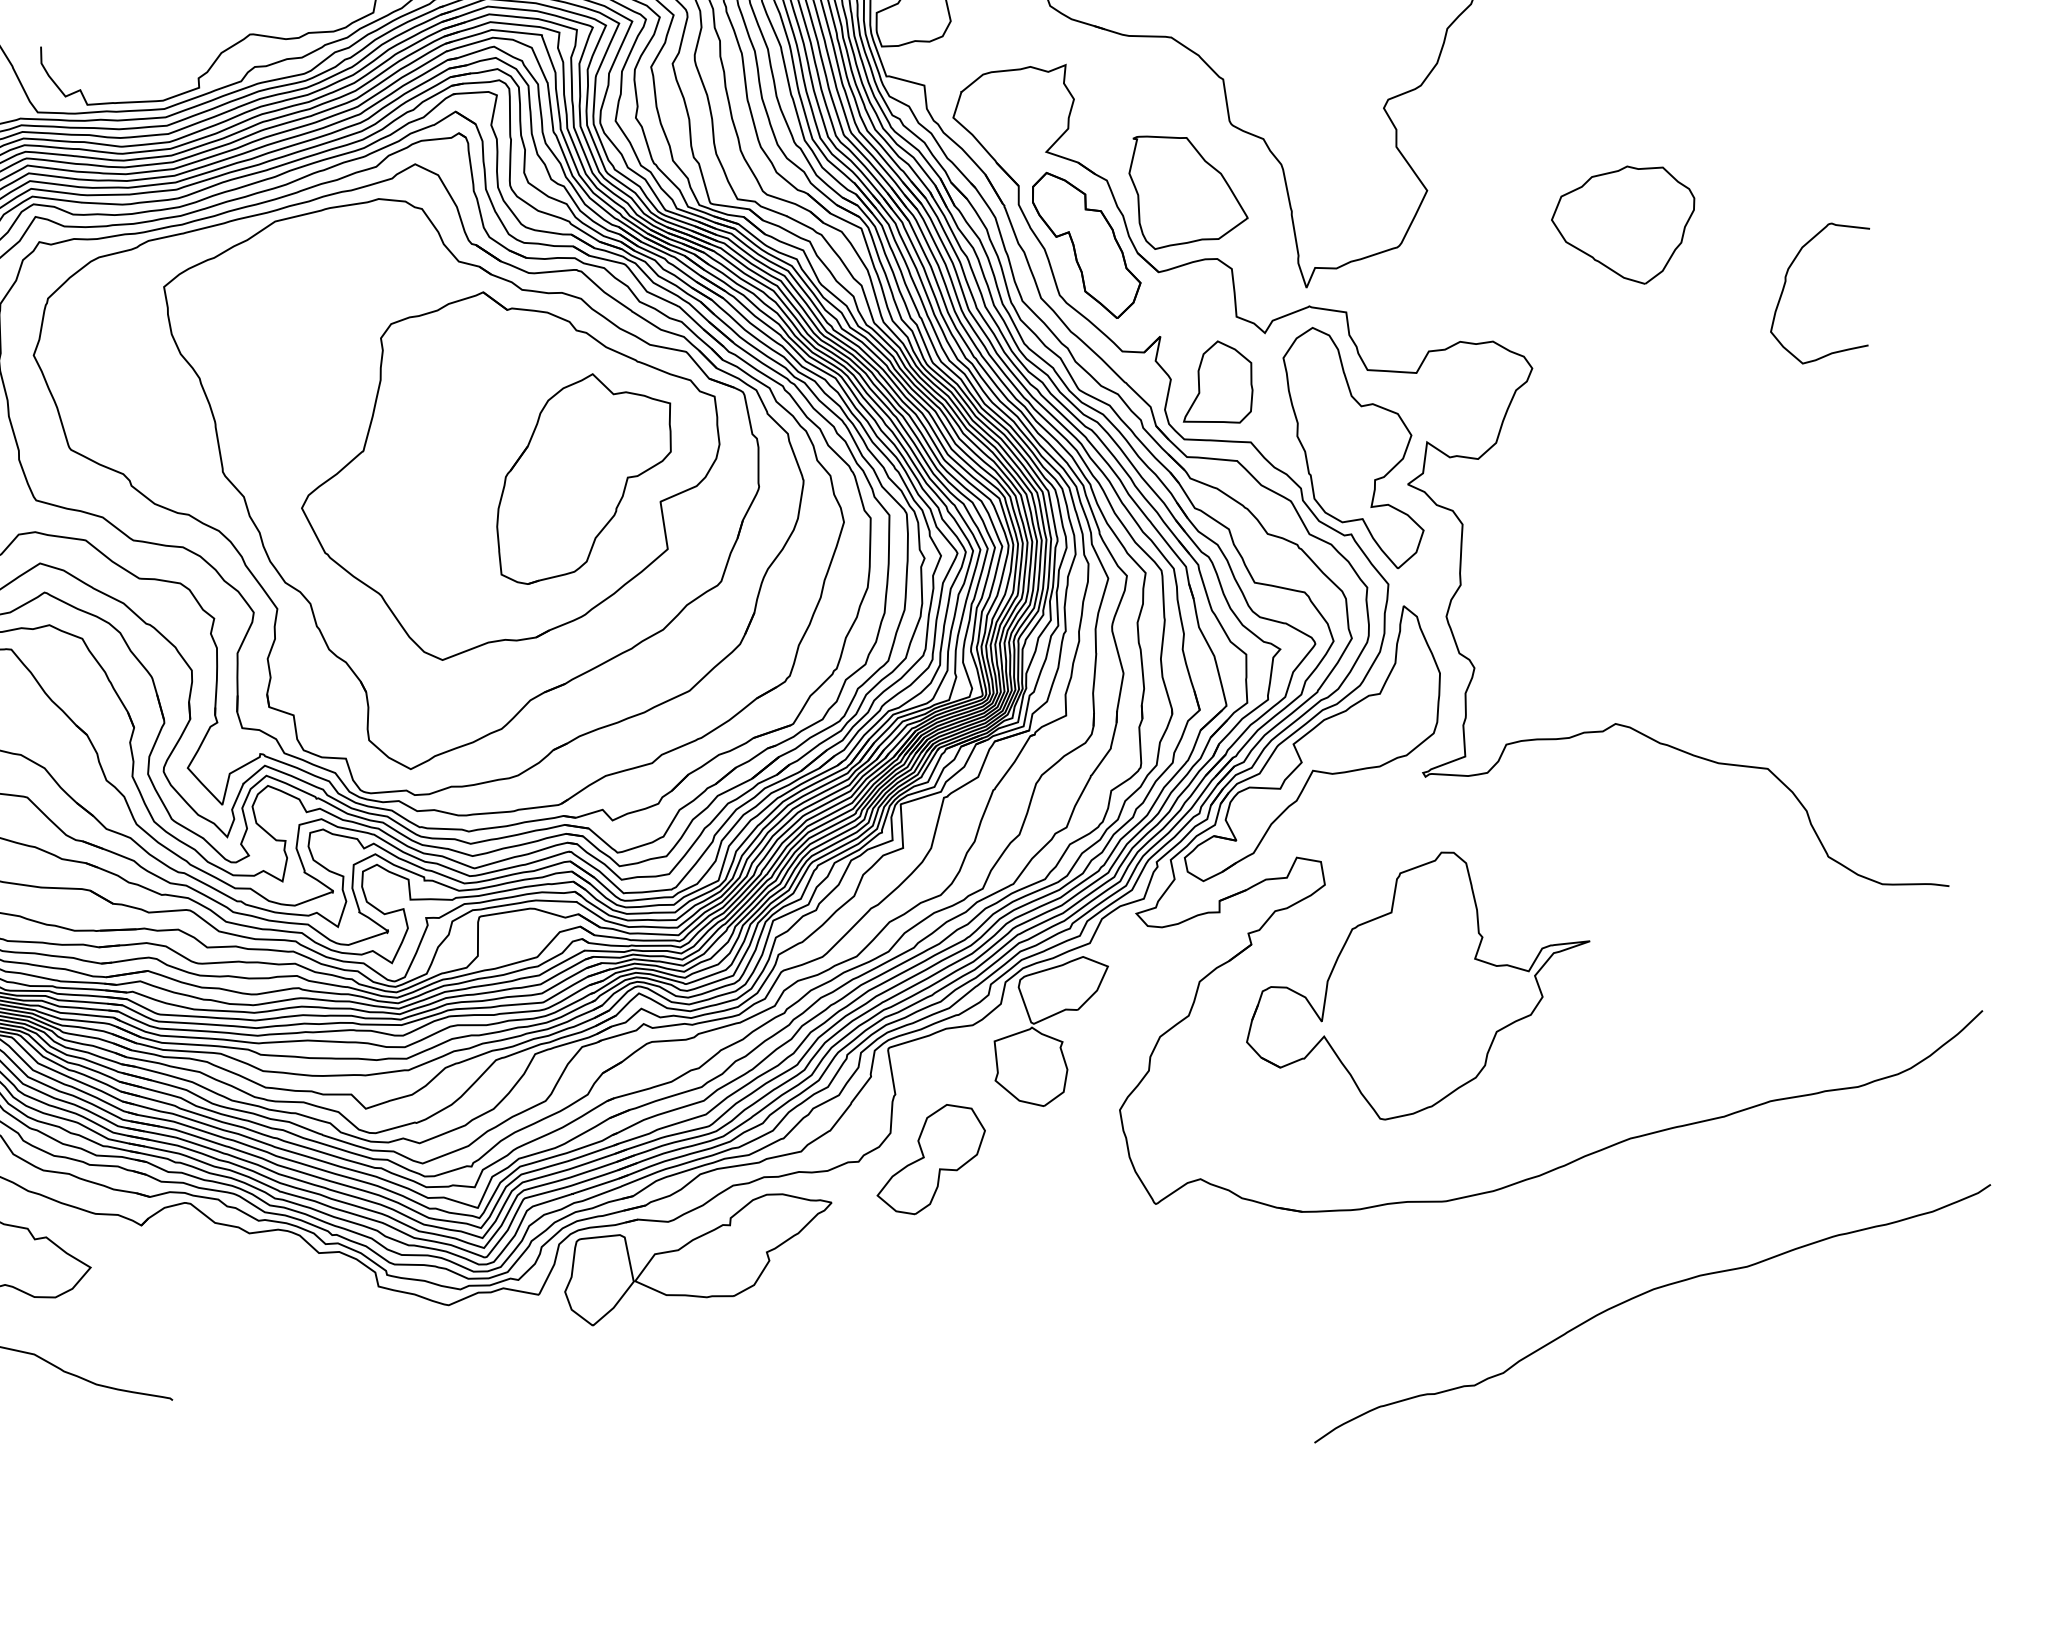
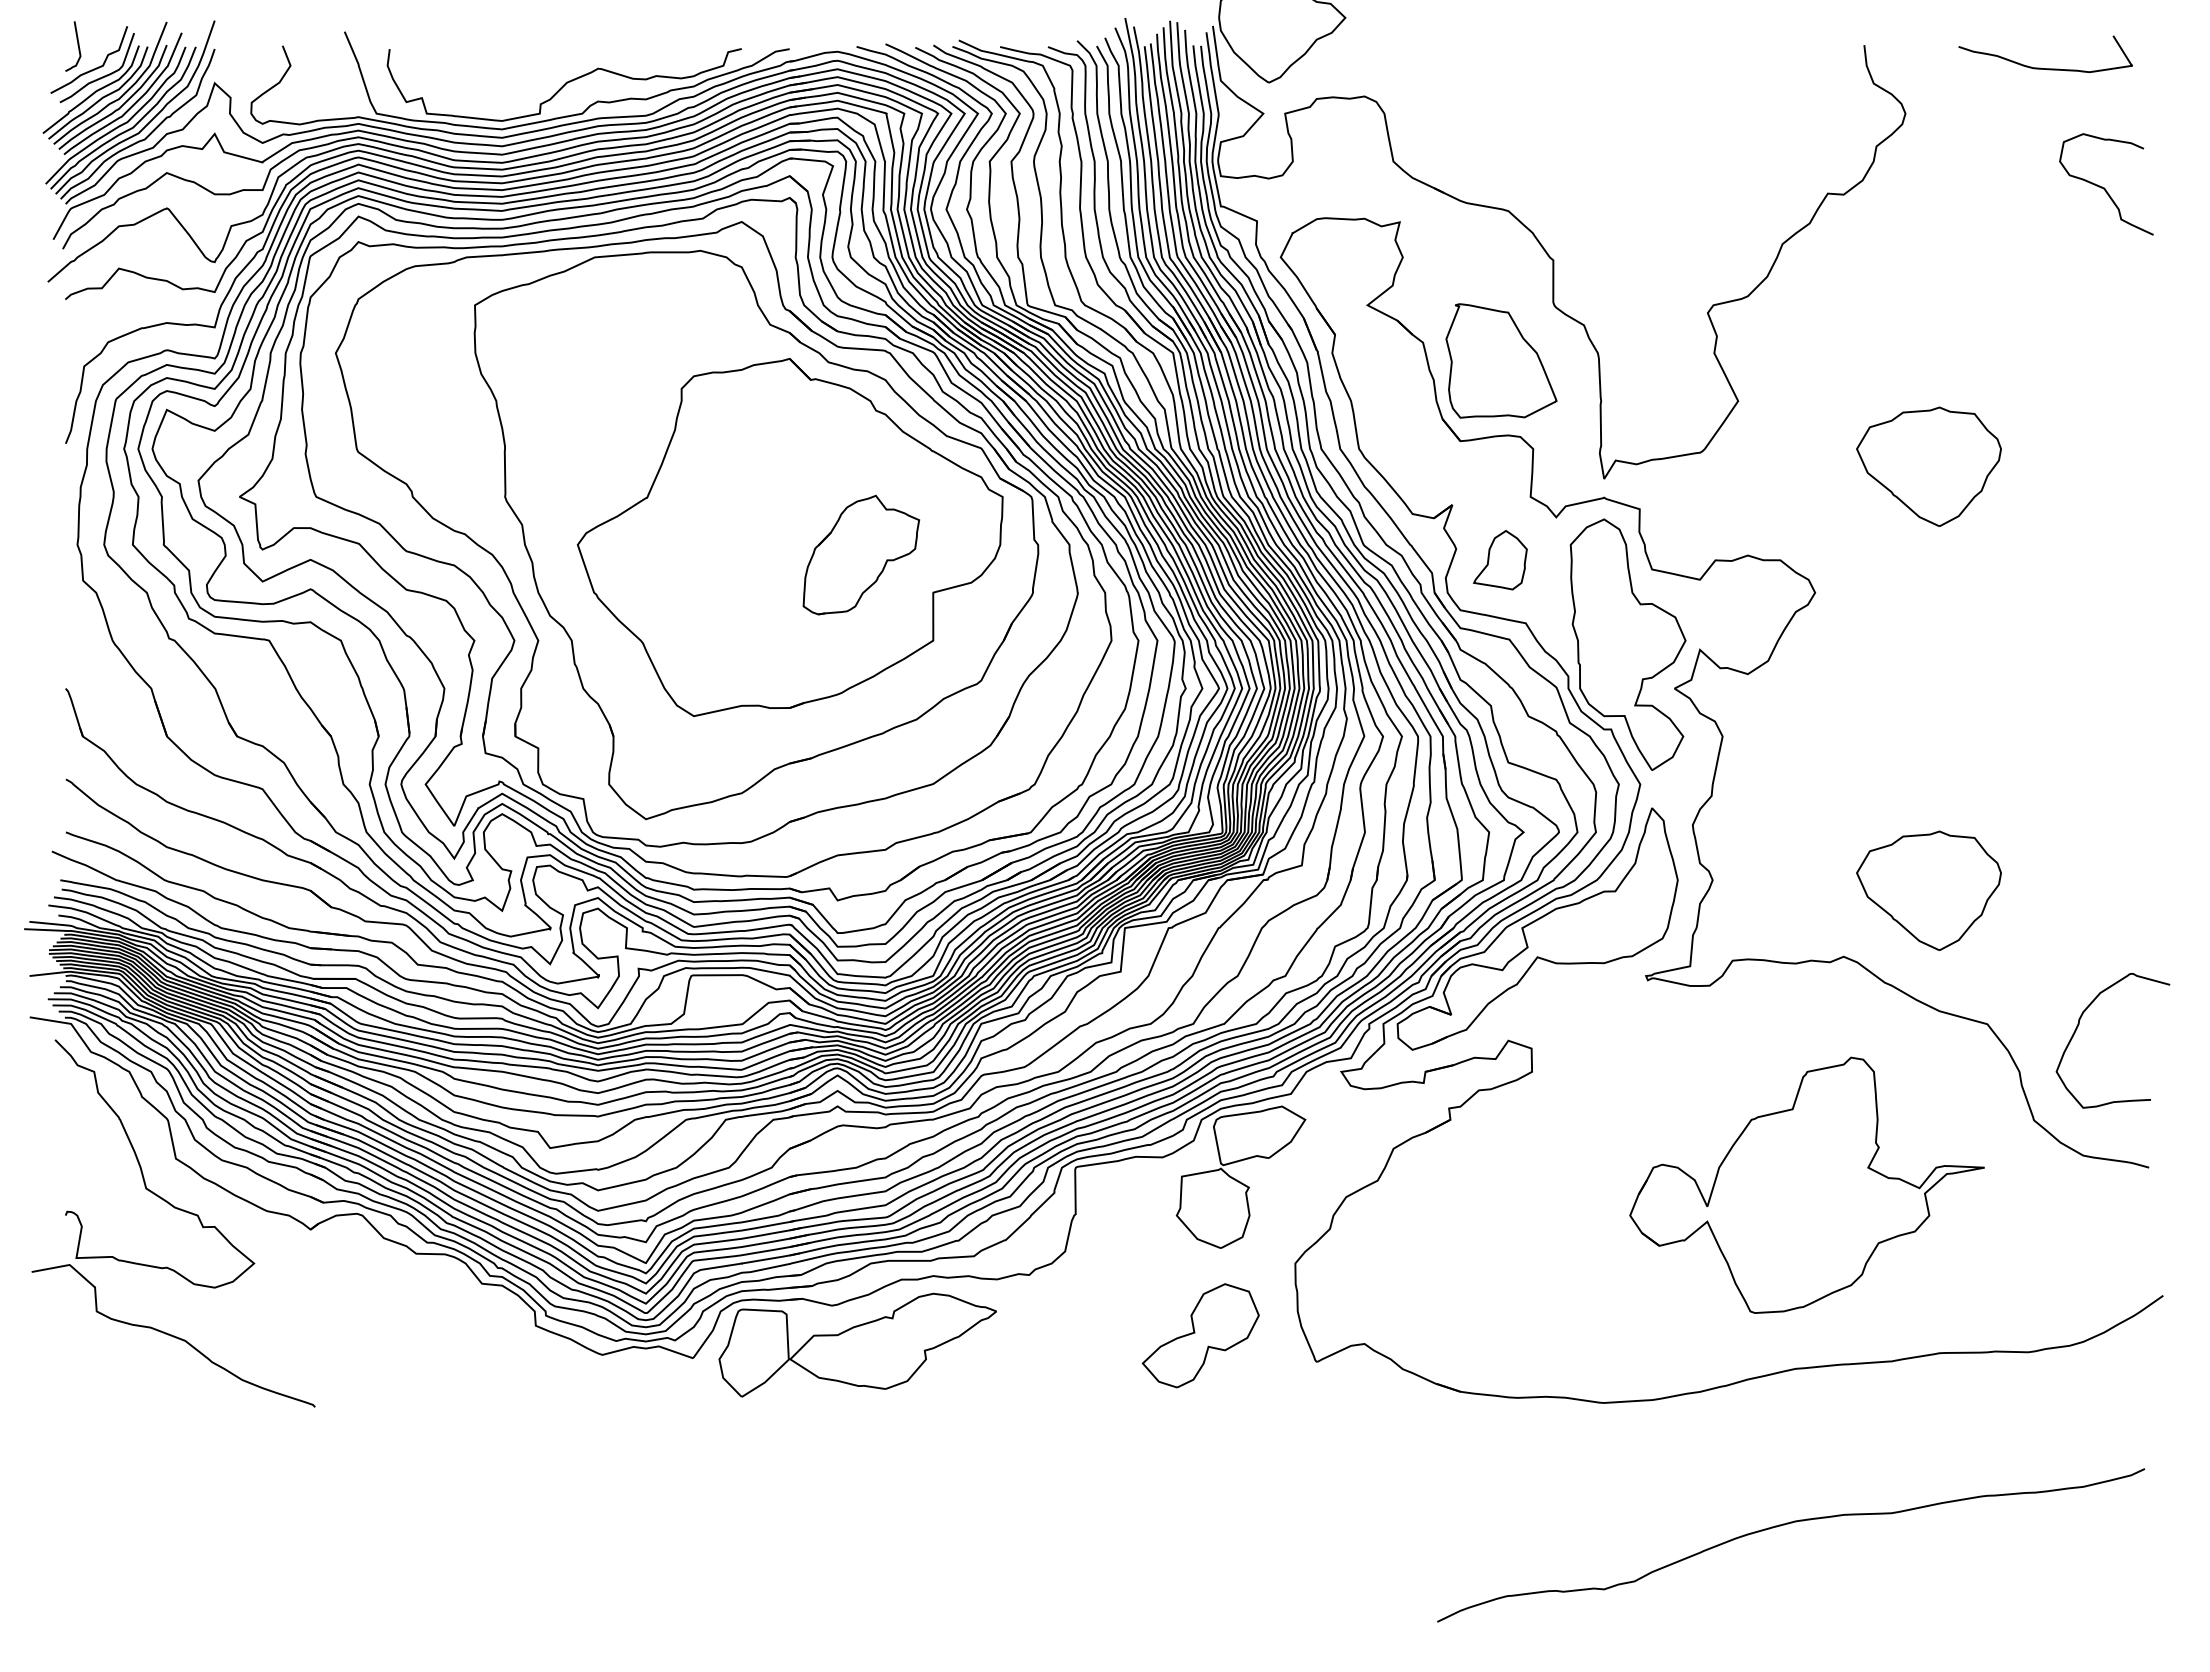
part: (1086, 245) -> (1393, 403), removed
curve: (1786, 281) -> (2079, 1024), moved
part: (1216, 383) -> (1500, 559), size x0.7
part: (583, 474) -> (861, 554), size x0.6
part: (1689, 645) -> (1928, 890), added
part: (1416, 984) -> (1806, 1184), moved
part: (930, 1159) -> (1200, 1335), moved

